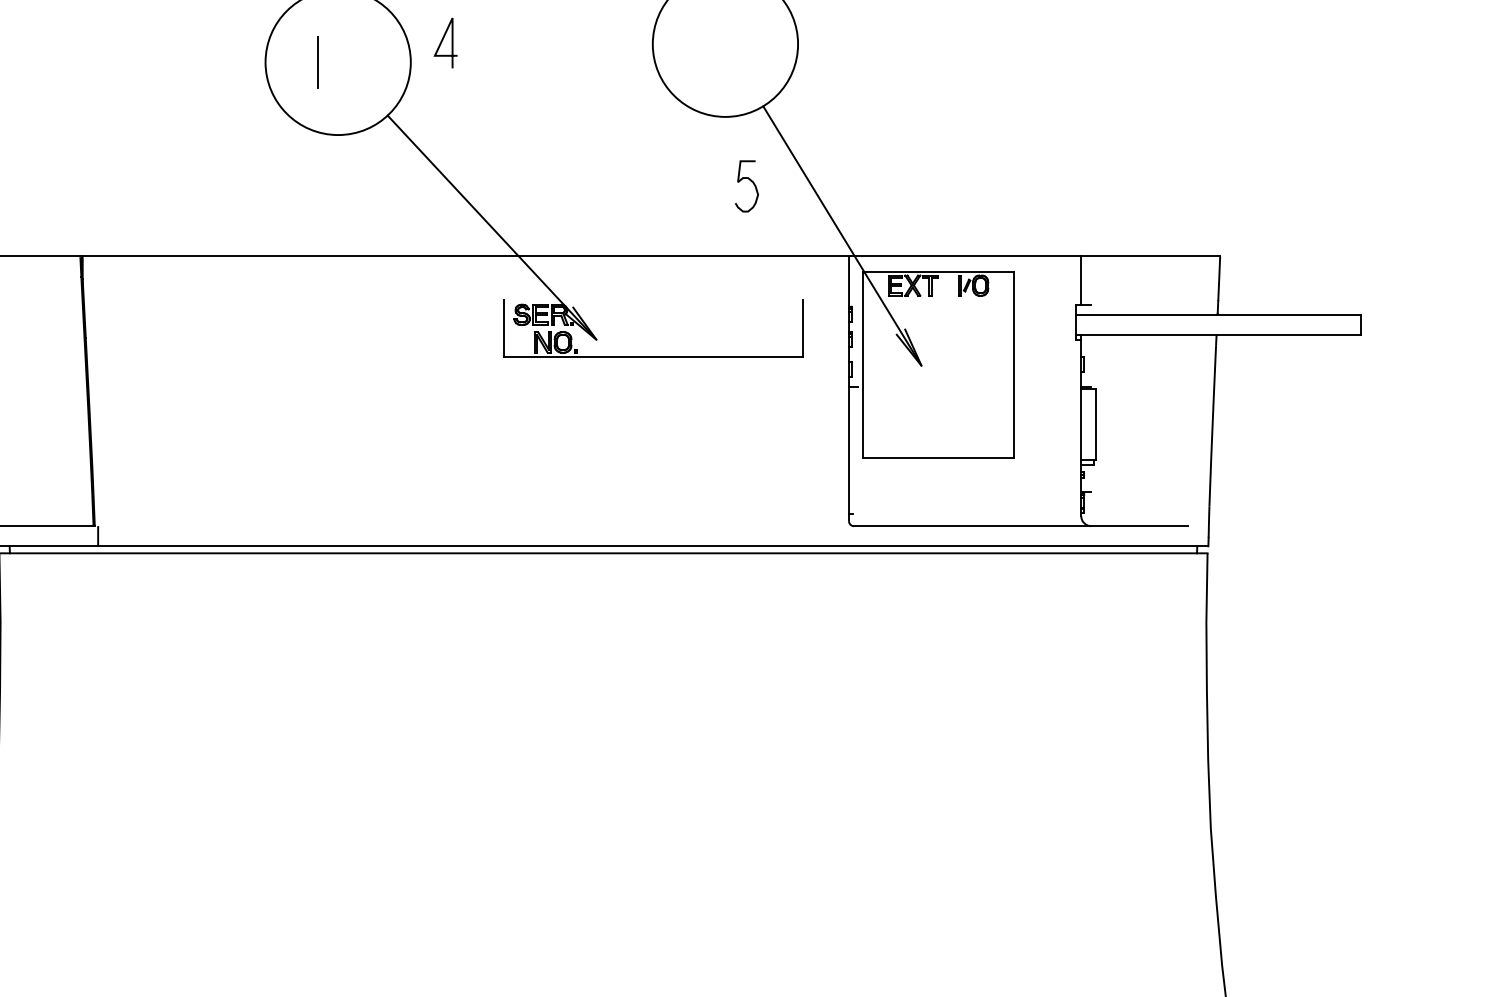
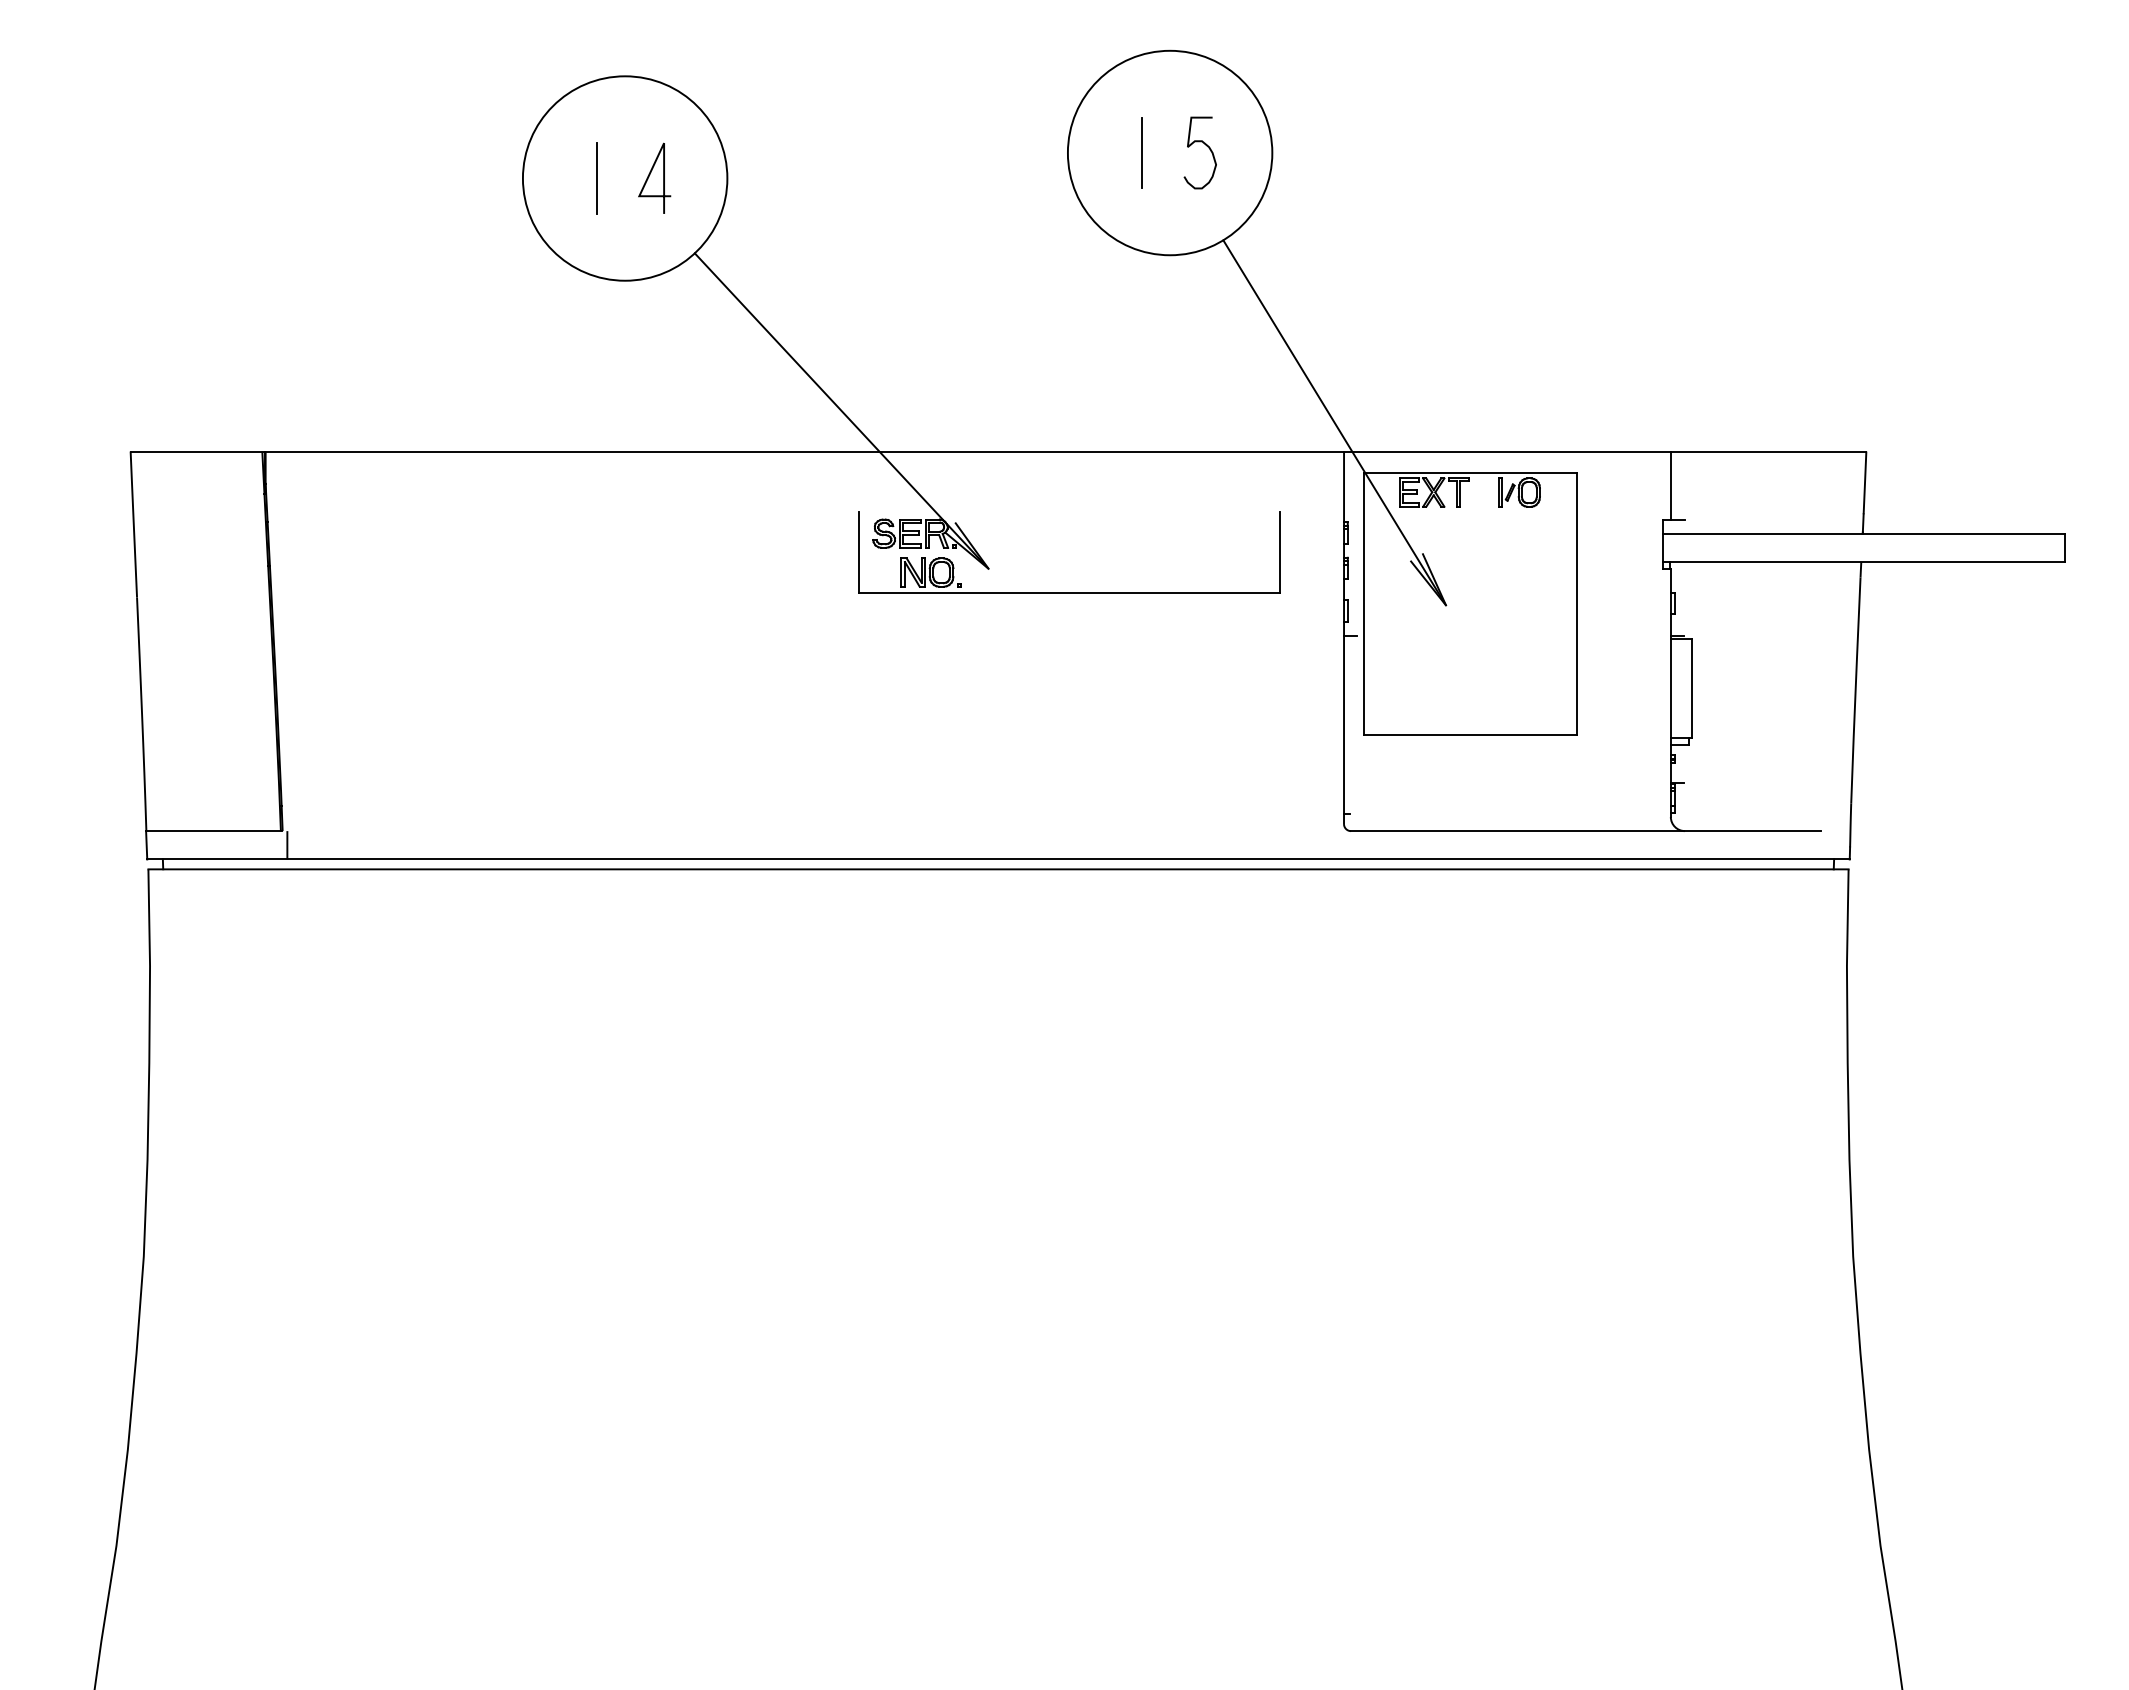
line: (442, 40) -> (650, 174), moved
line: (705, 43) -> (1141, 152), added
curve: (750, 181) -> (1205, 145), moved

